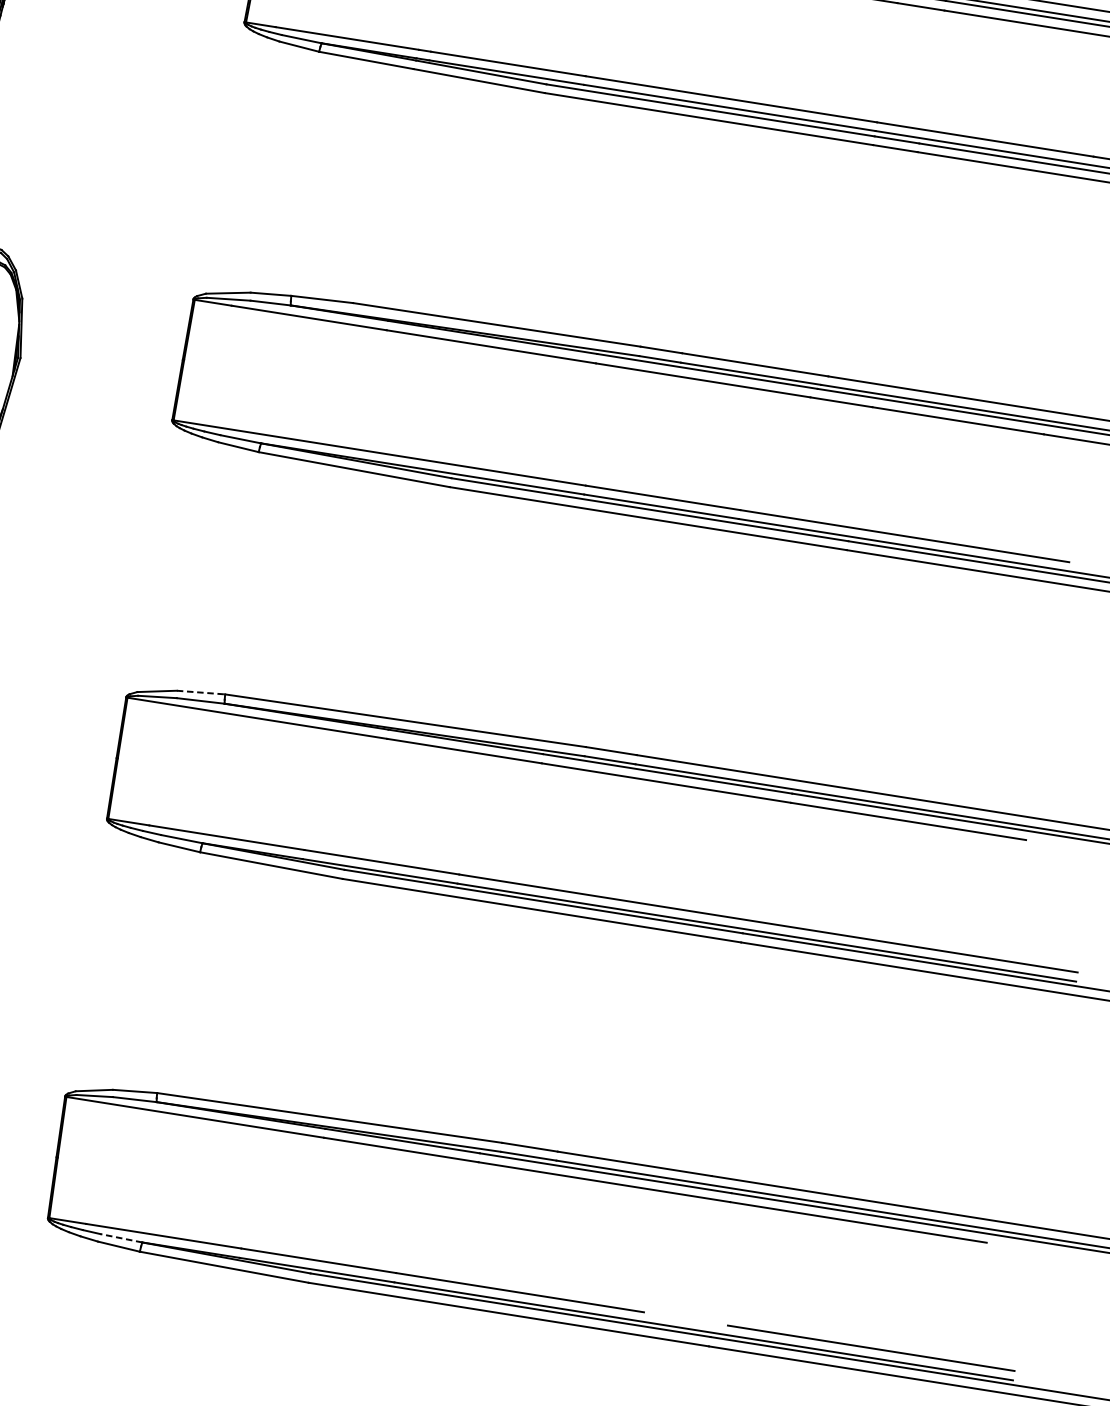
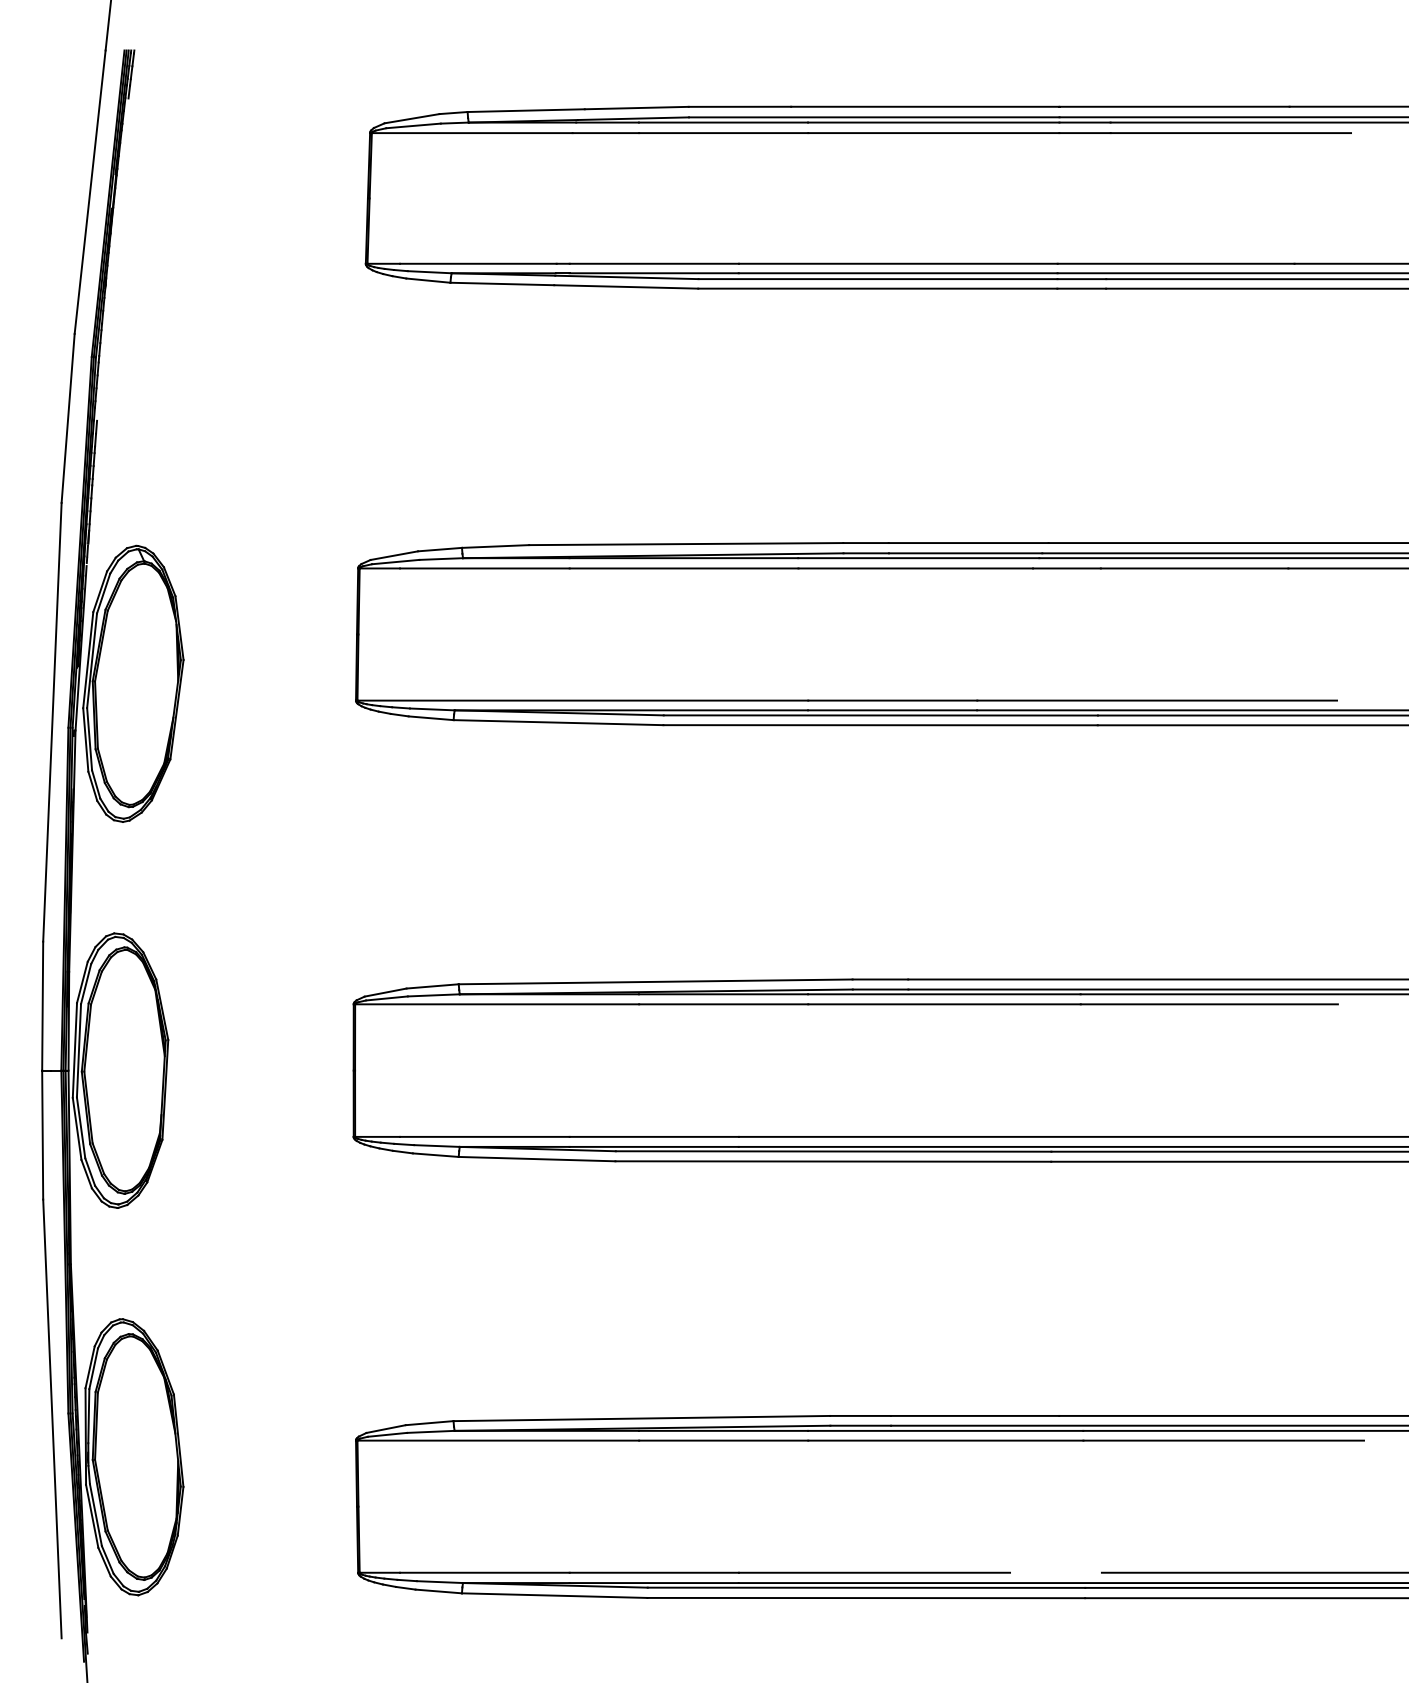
line: (201, 692) -> (433, 986), dashed -> solid
line: (120, 1238) -> (439, 1582), dashed -> solid

